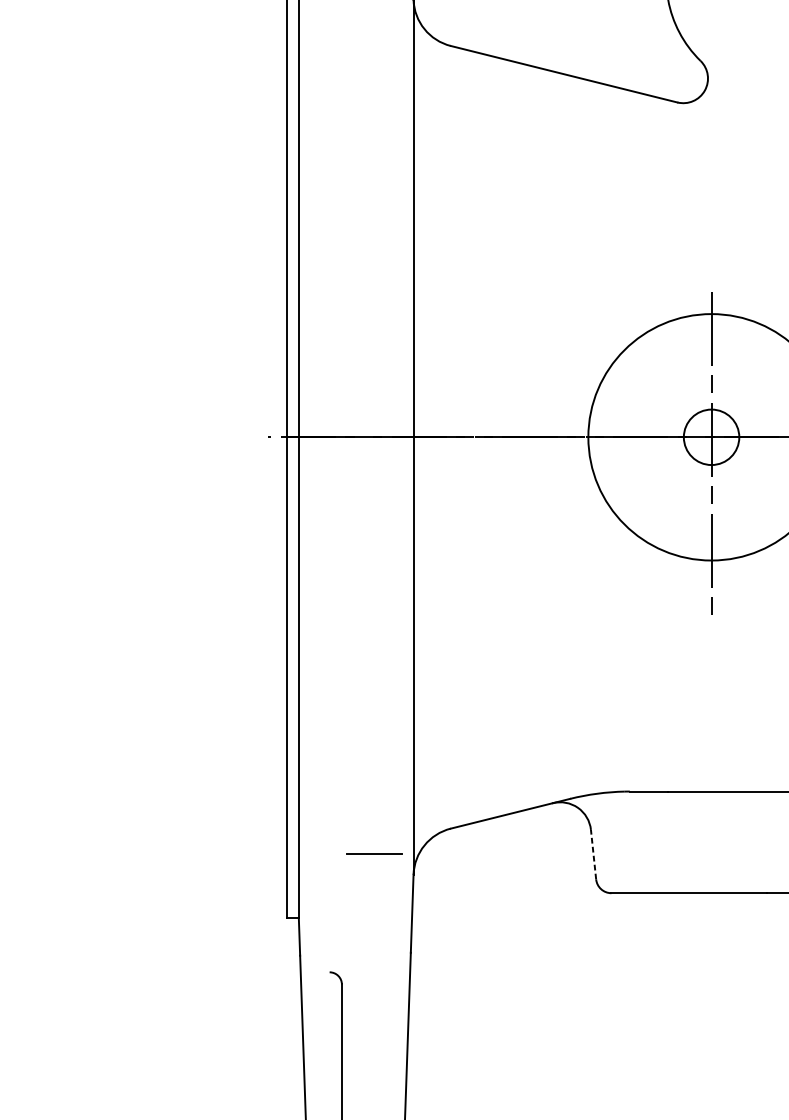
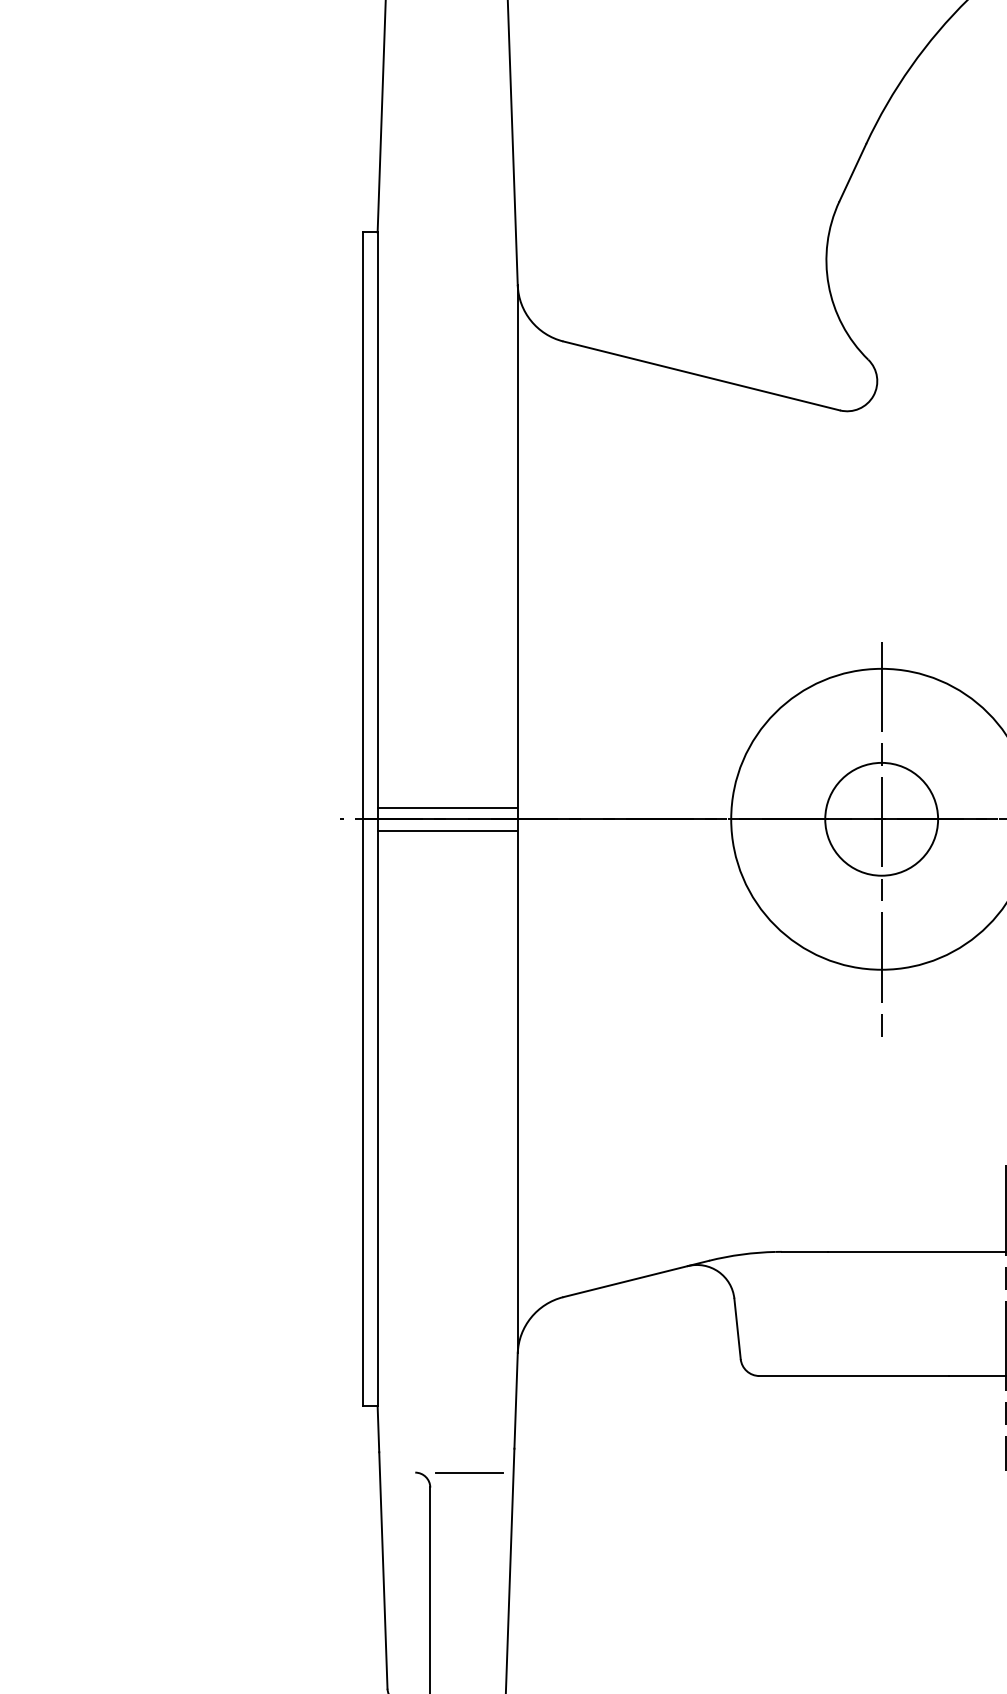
line: (355, 428) -> (446, 808), added
circle: (711, 436) -> (881, 818), size x1.67
line: (355, 446) -> (446, 830), added
line: (374, 854) -> (469, 1472), moved
line: (593, 854) -> (737, 1328), dashed -> solid

